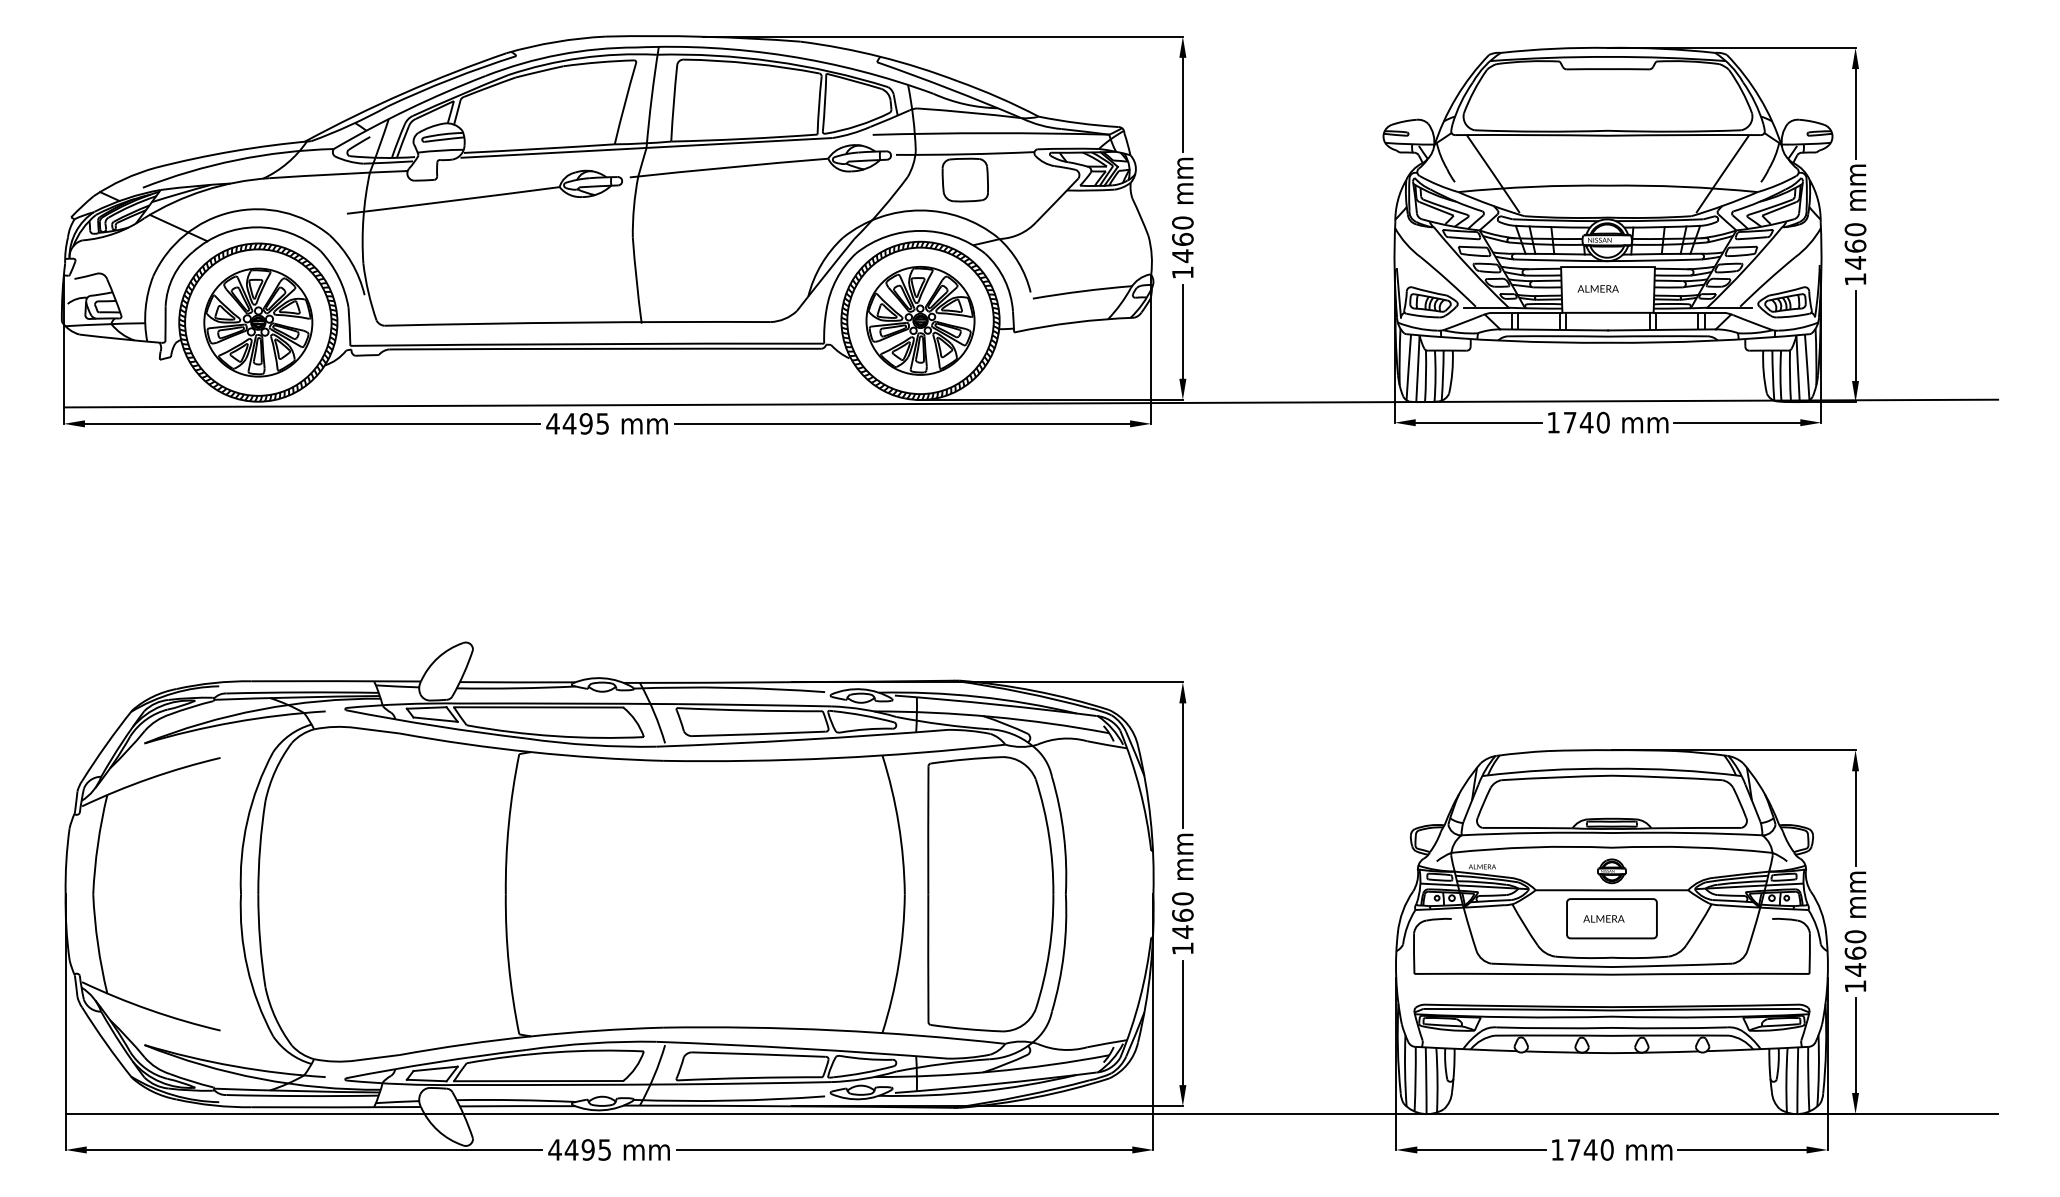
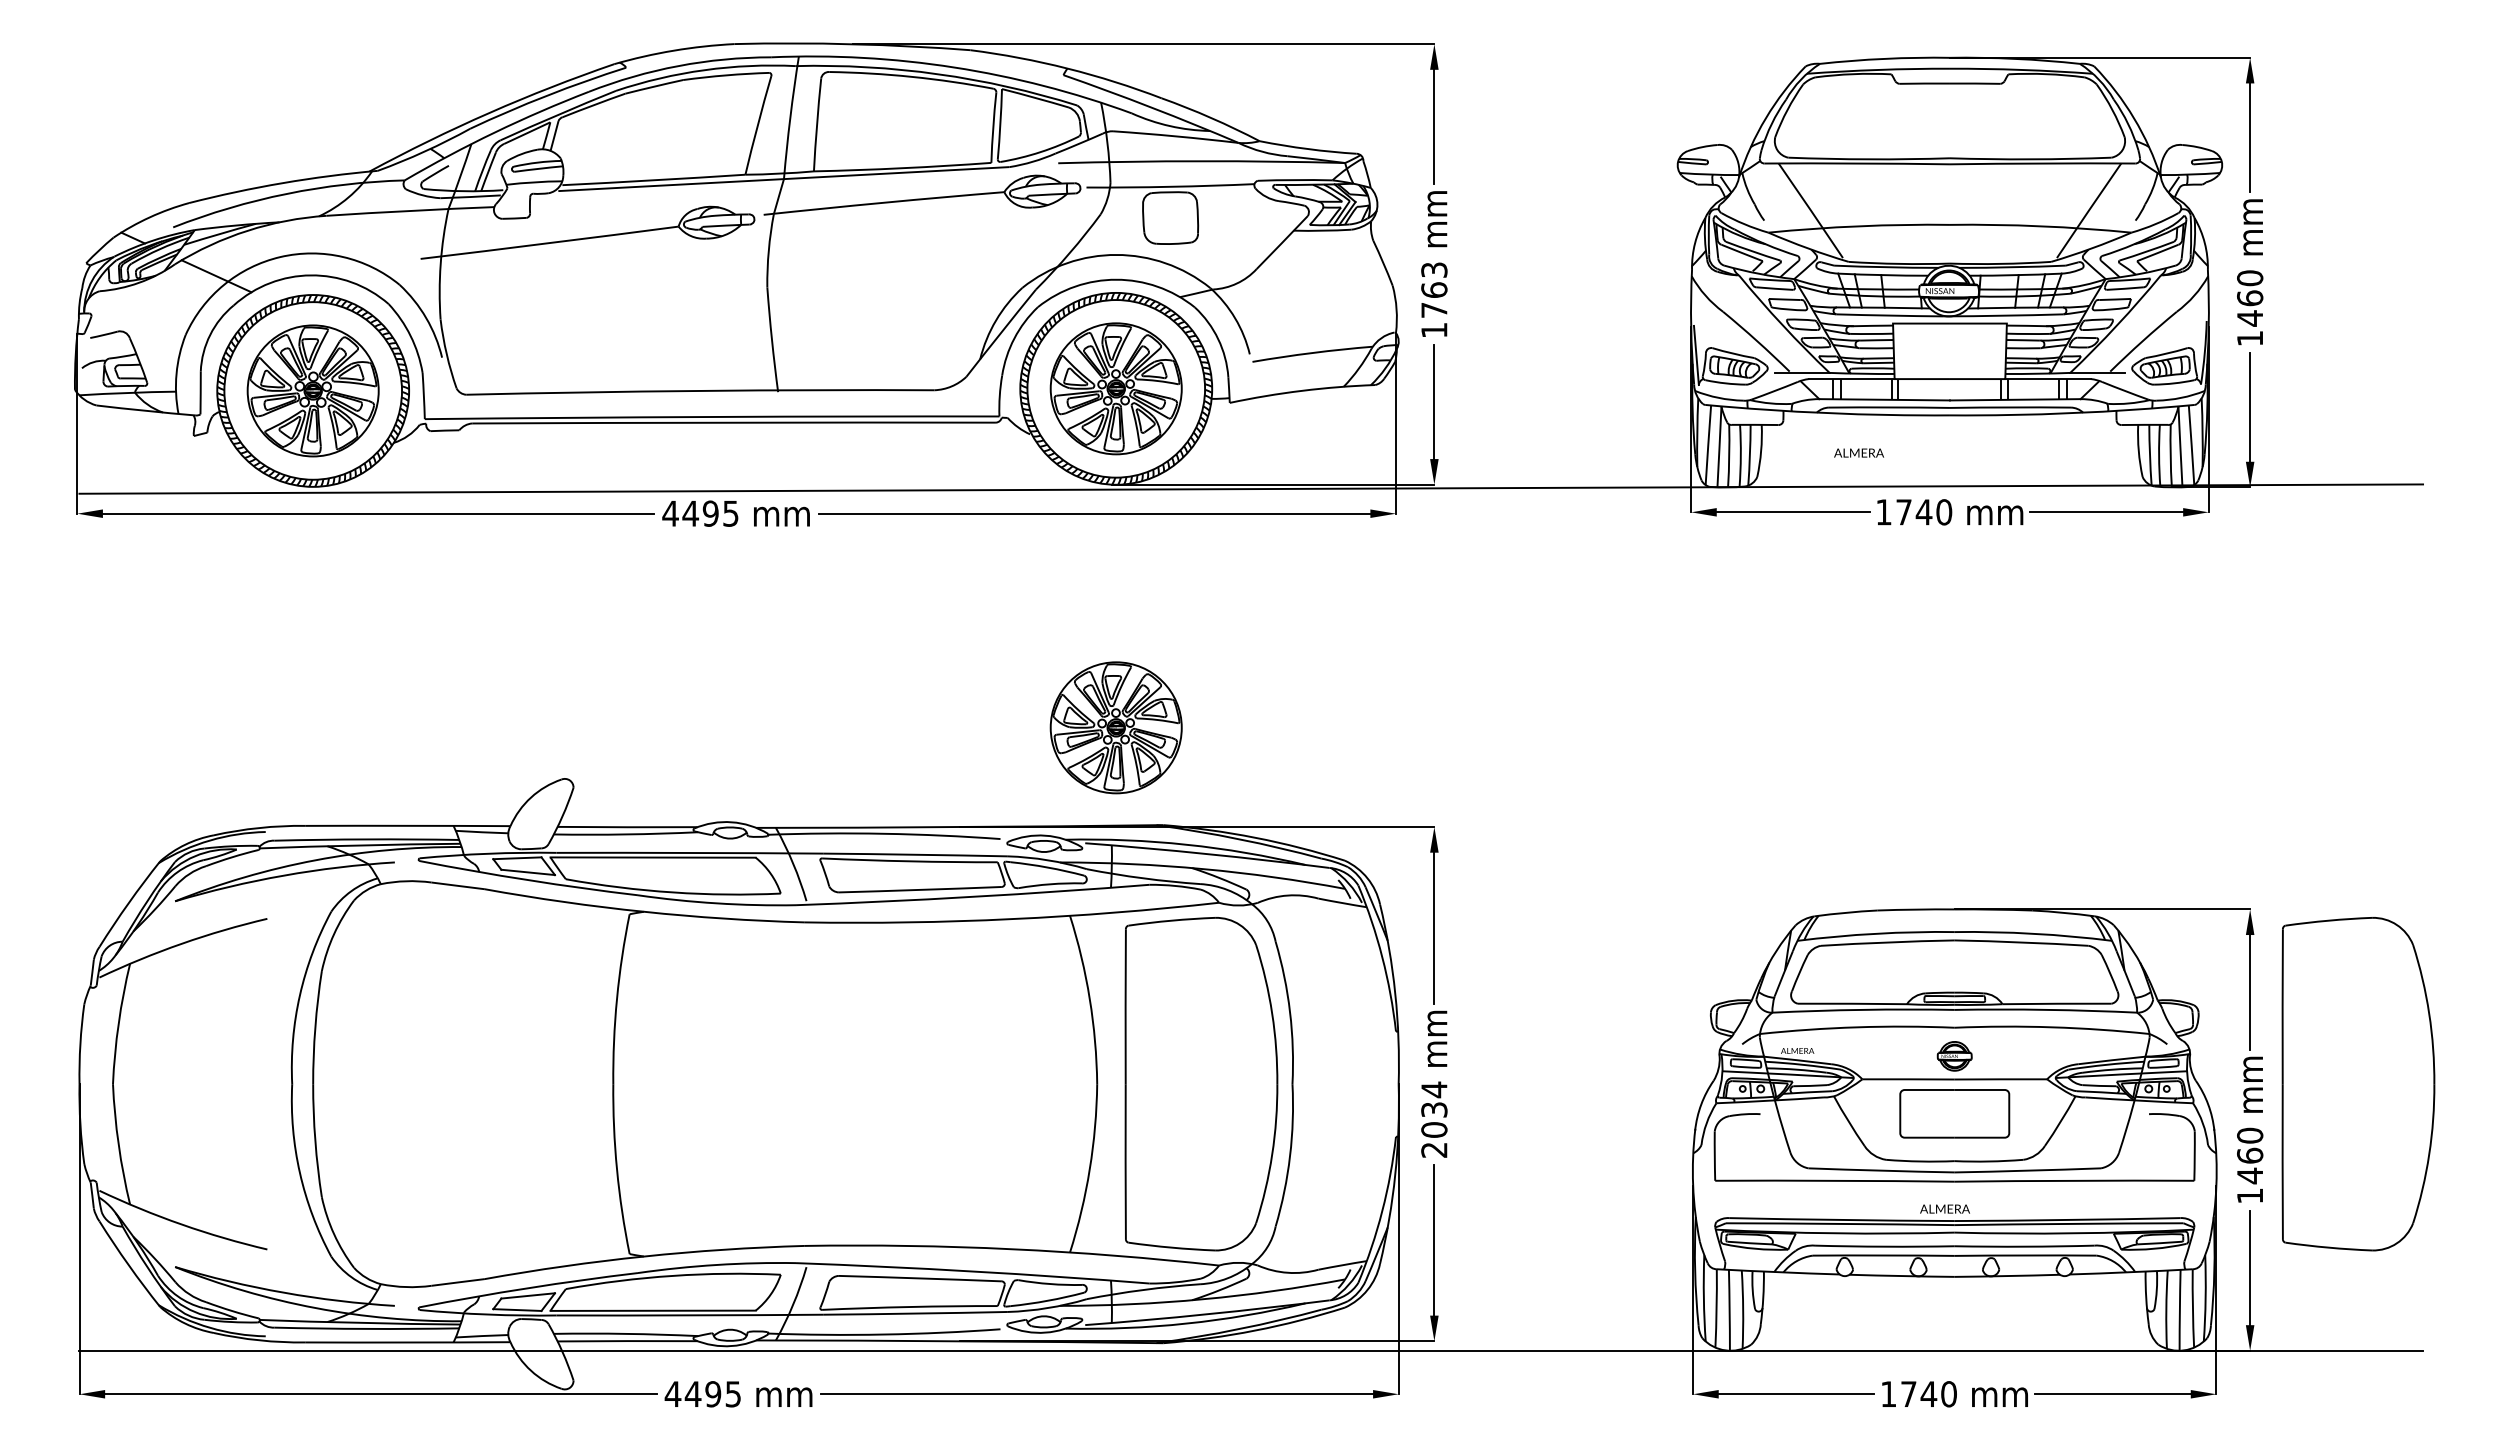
text: (1182, 239) -> (1434, 290), 1460 -> 1763
text: (1597, 288) -> (1858, 452), moved
part: (919, 600) -> (1115, 727), added
part: (1944, 894) -> (2358, 1084), added
text: (1603, 918) -> (1944, 1208), moved
text: (1182, 923) -> (1434, 1119), 1460 -> 2034

